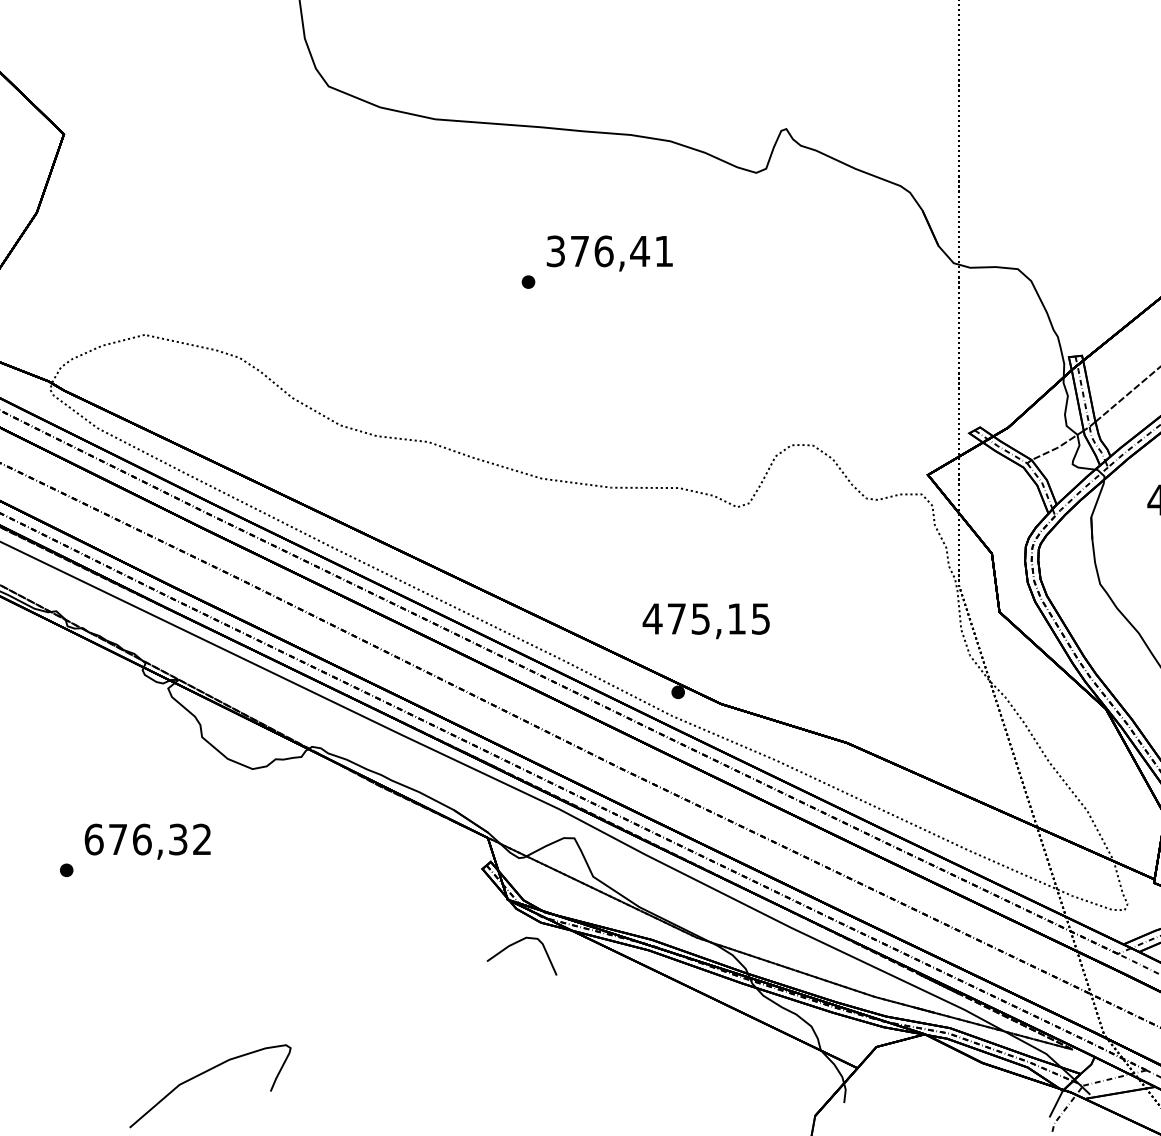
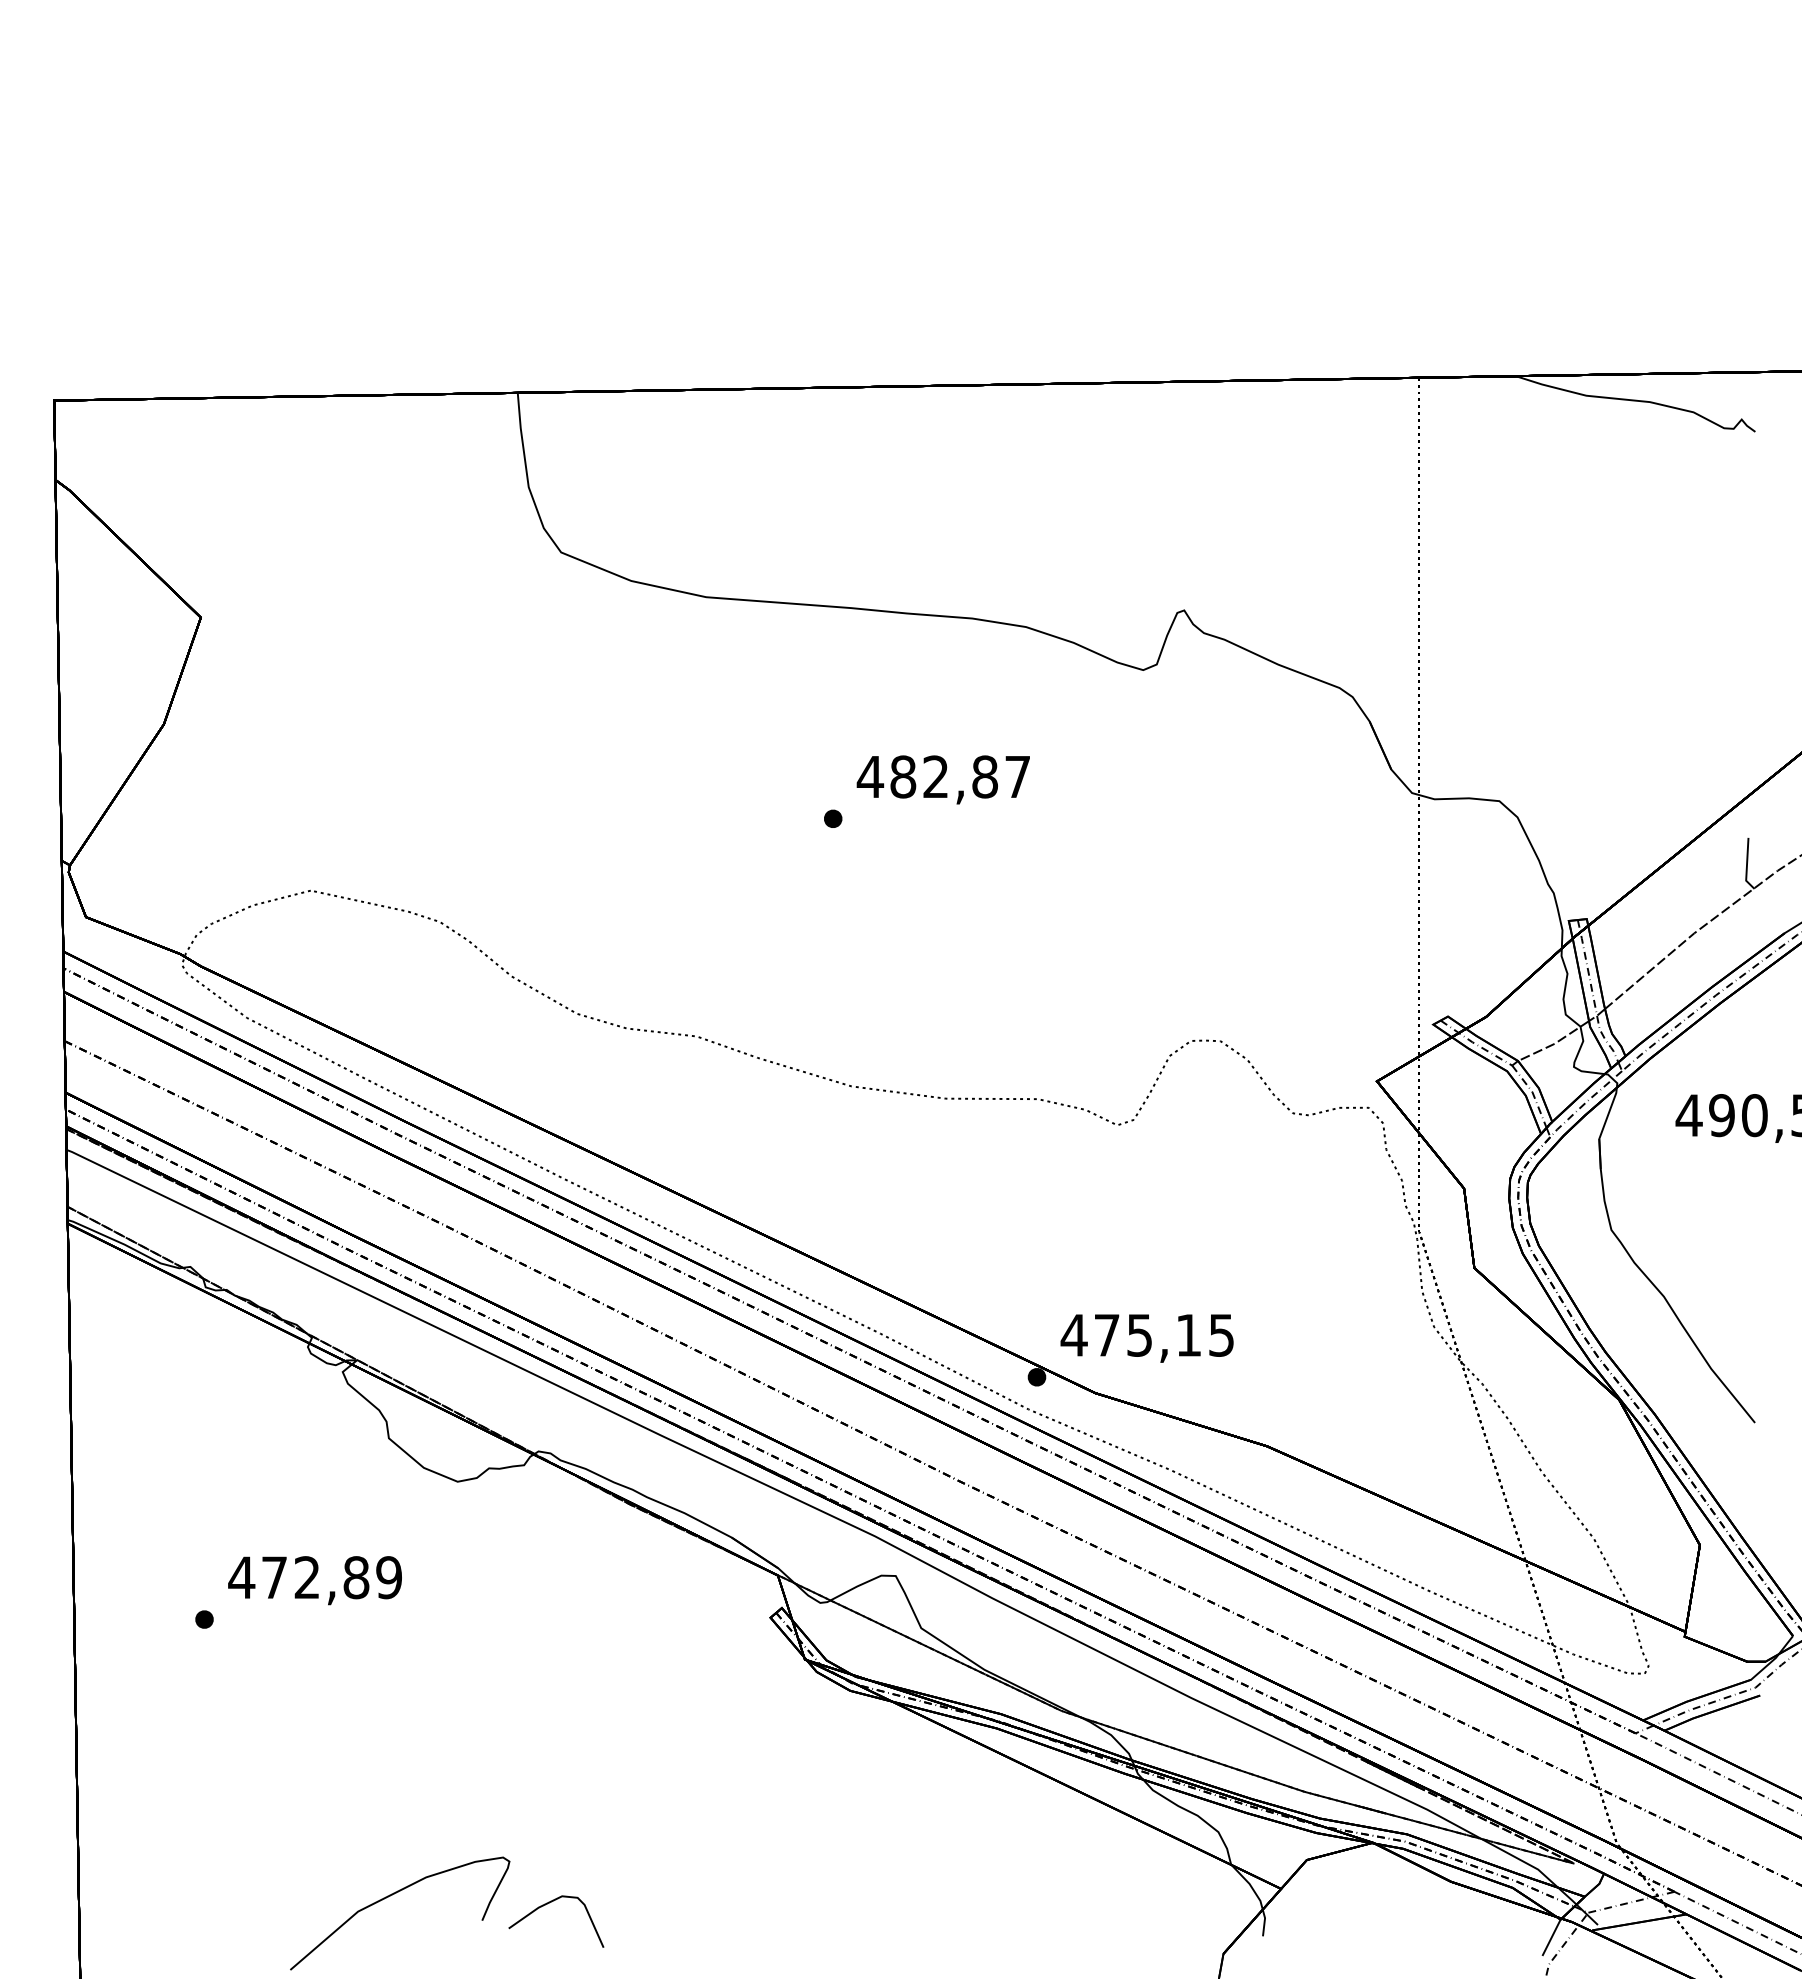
text: (608, 251) -> (942, 776), 376,41 -> 482,87
text: (705, 621) -> (1146, 1338), moved
text: (147, 839) -> (314, 1577), 676,32 -> 472,89
curve: (515, 943) -> (547, 1904), moved

